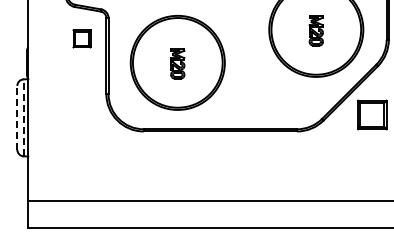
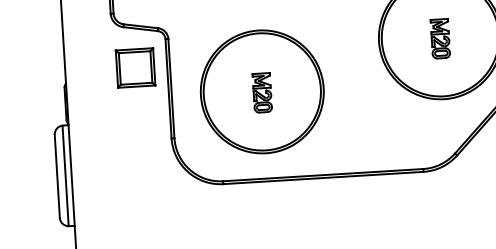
part: (81, 38) -> (134, 67), size x1.67
line: (17, 117) -> (57, 175), dashed -> solid
line: (23, 117) -> (65, 175), dashed -> solid

